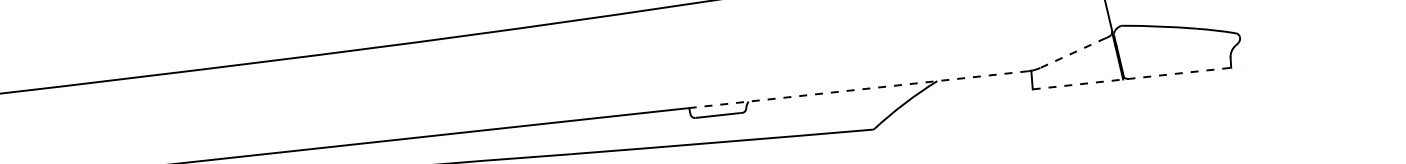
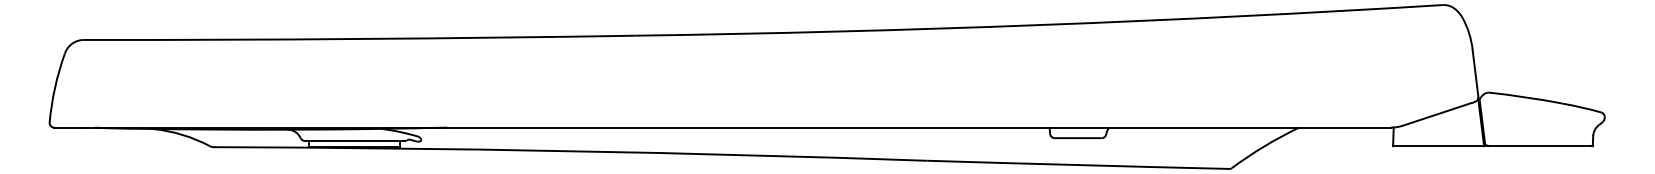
line: (1073, 53) -> (1437, 114), dashed -> solid
line: (1131, 78) -> (1492, 146), dashed -> solid
line: (859, 89) -> (1220, 127), dashed -> solid

